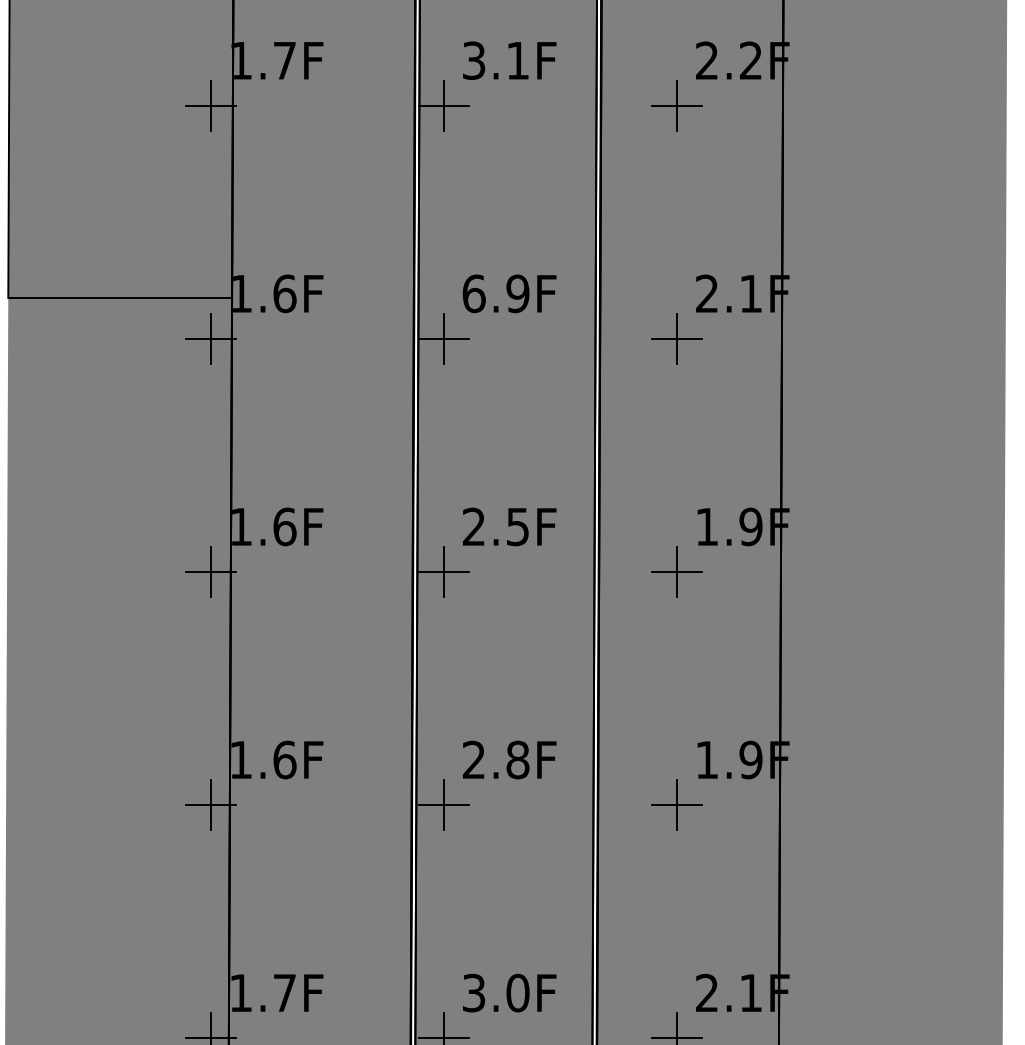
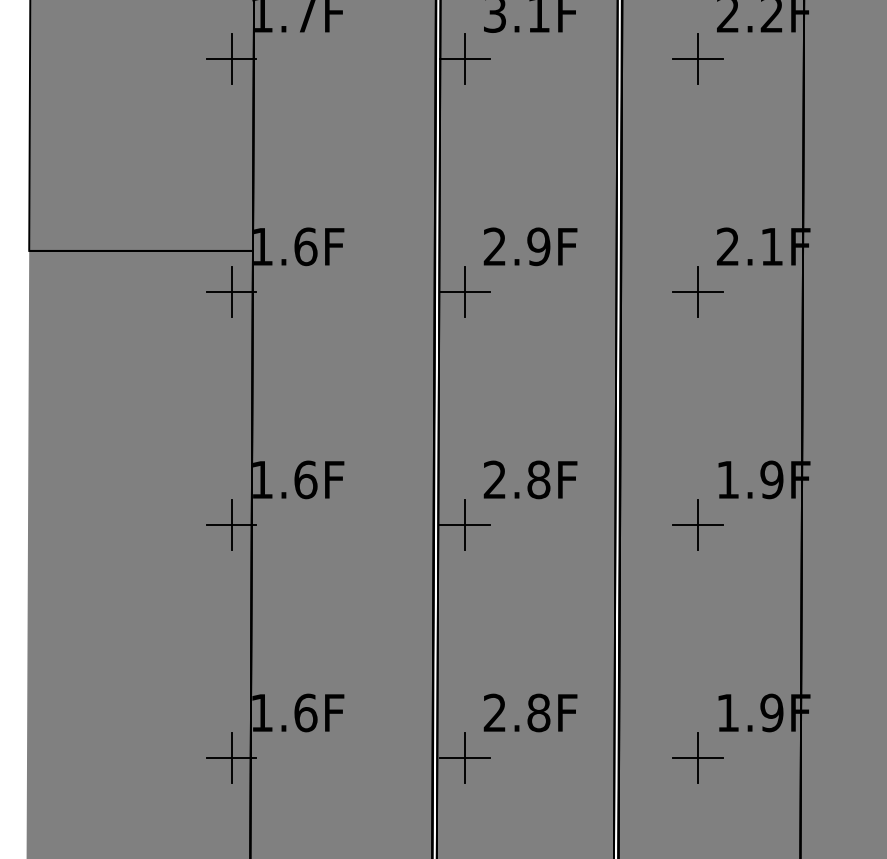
text: (473, 293) -> (494, 246), 6.9F -> 2.9F
text: (517, 526) -> (538, 479), 2.5F -> 2.8F

